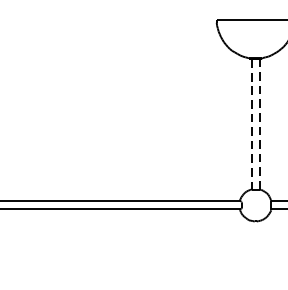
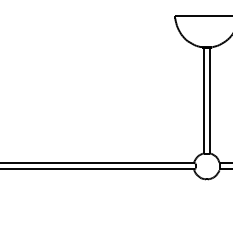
line: (251, 123) -> (203, 100), dashed -> solid
line: (260, 123) -> (210, 100), dashed -> solid

